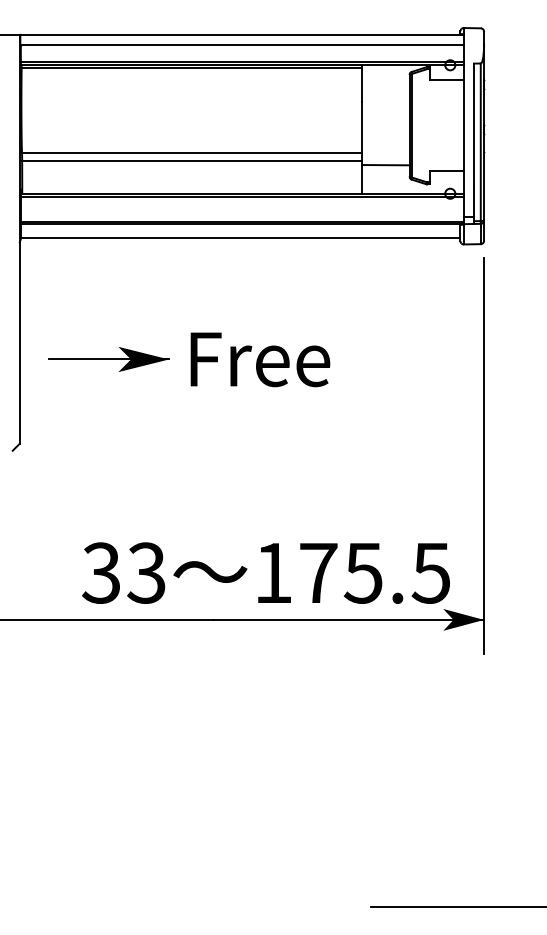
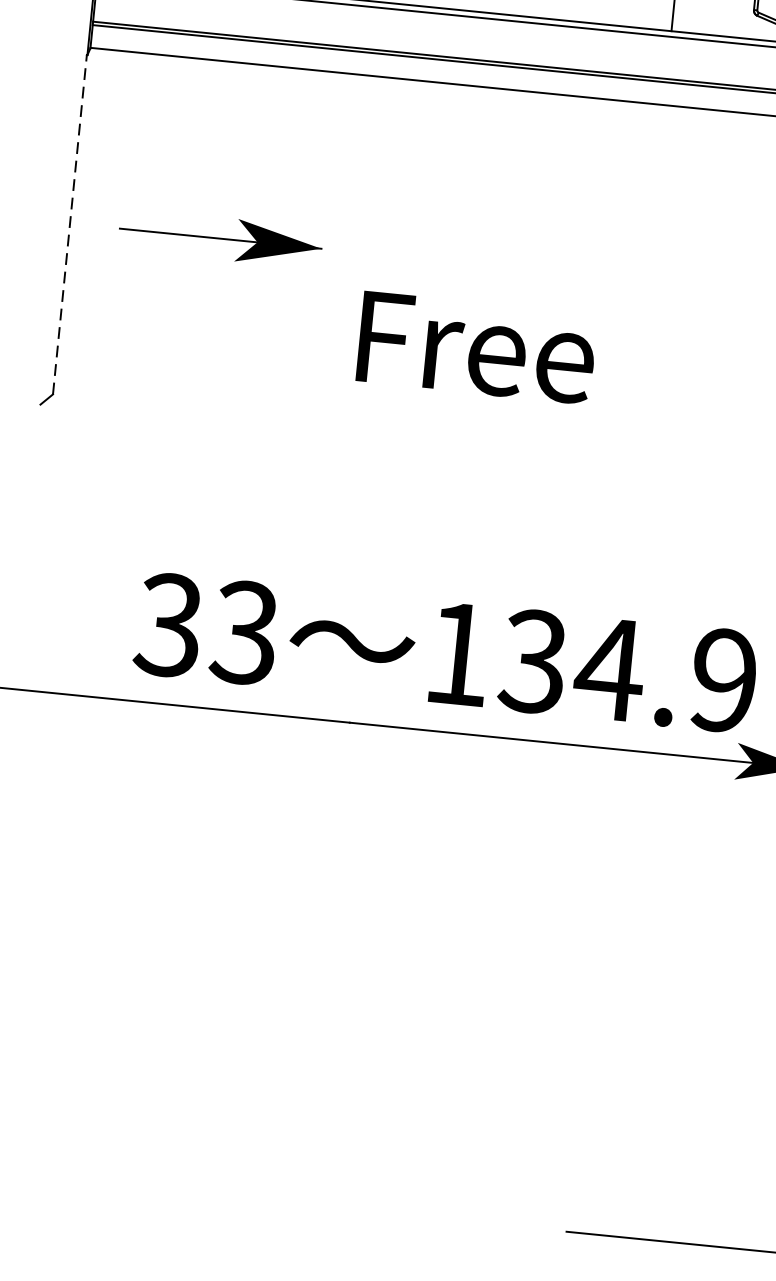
line: (19, 343) -> (69, 225), solid -> dashed
part: (108, 359) -> (219, 238), moved
text: (260, 359) -> (477, 347), moved
text: (373, 572) -> (626, 669), 175.5 -> 134.9

